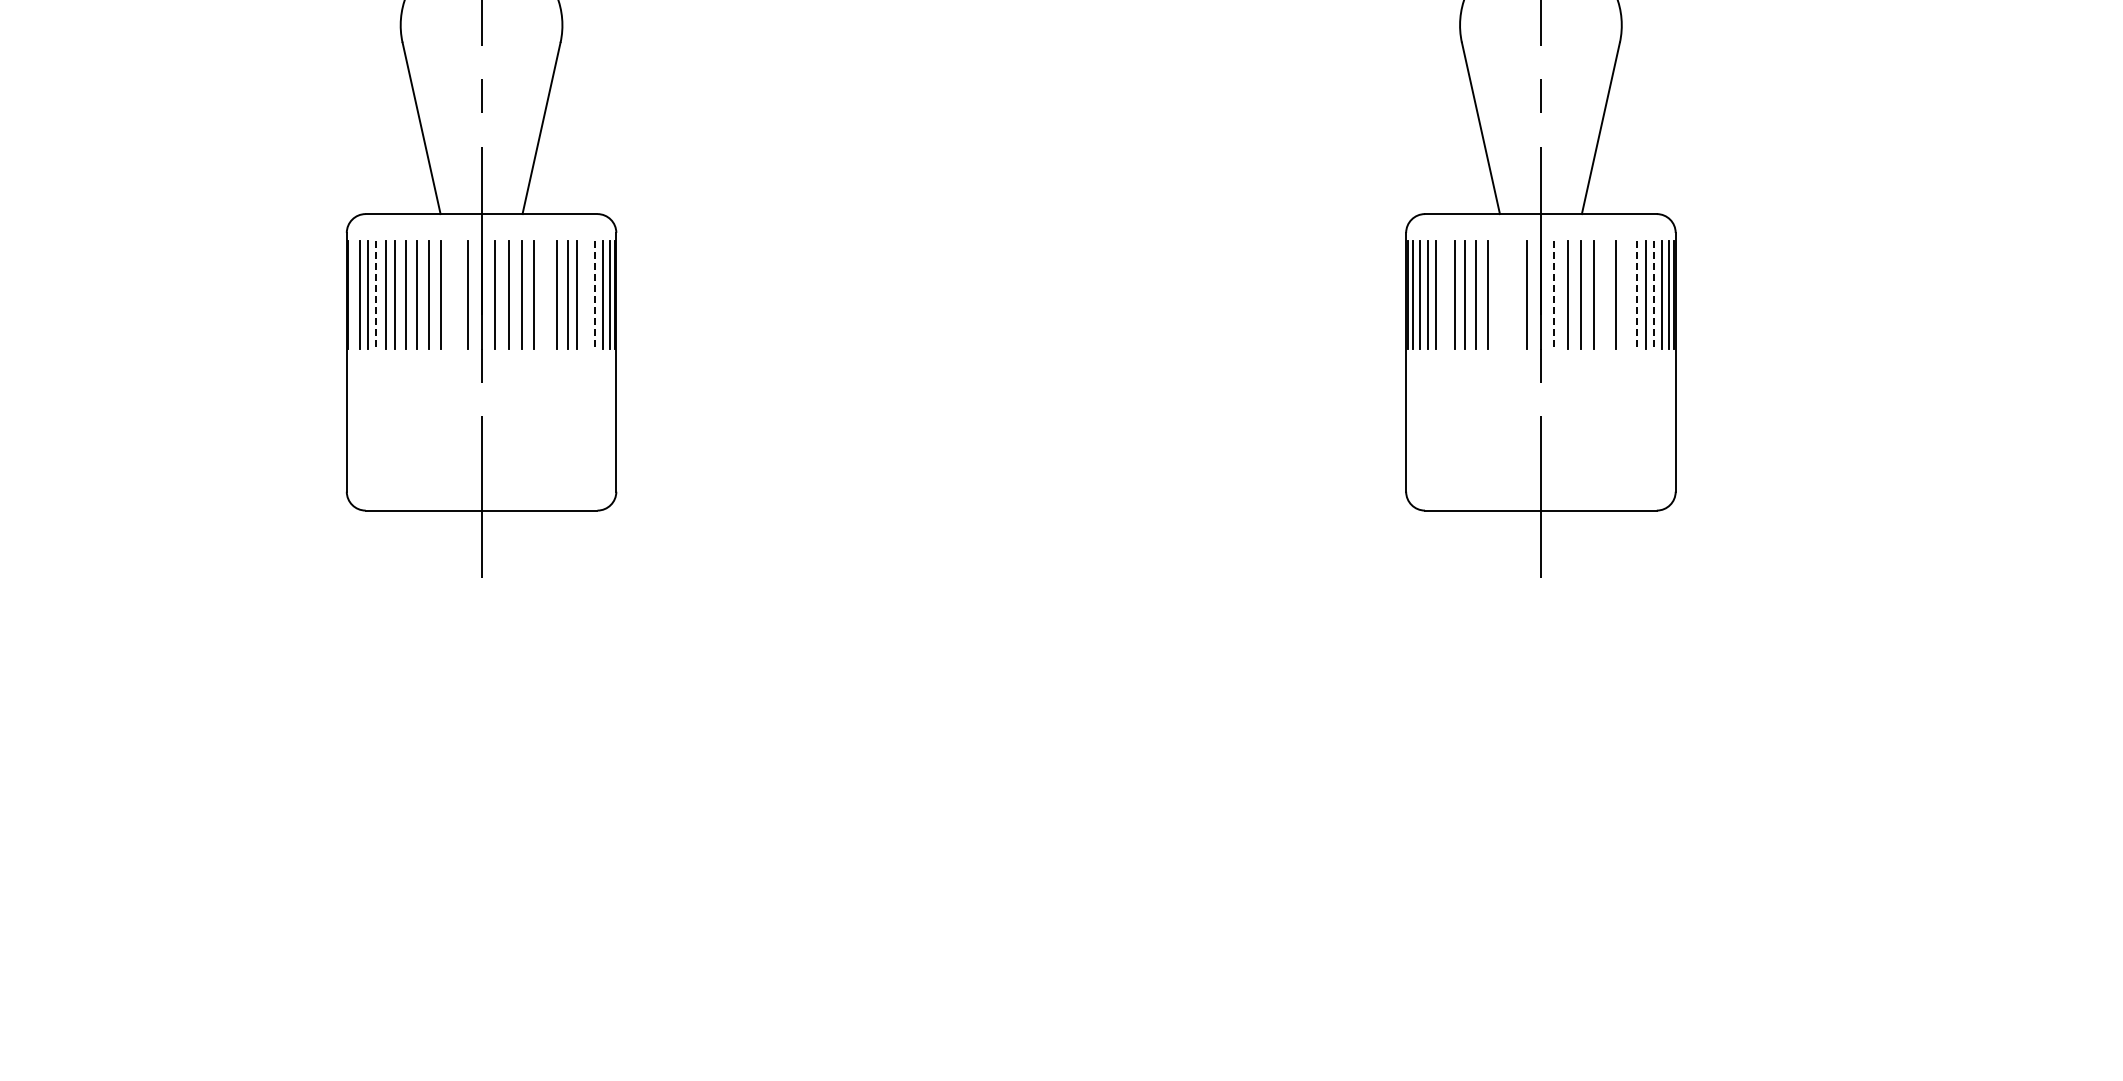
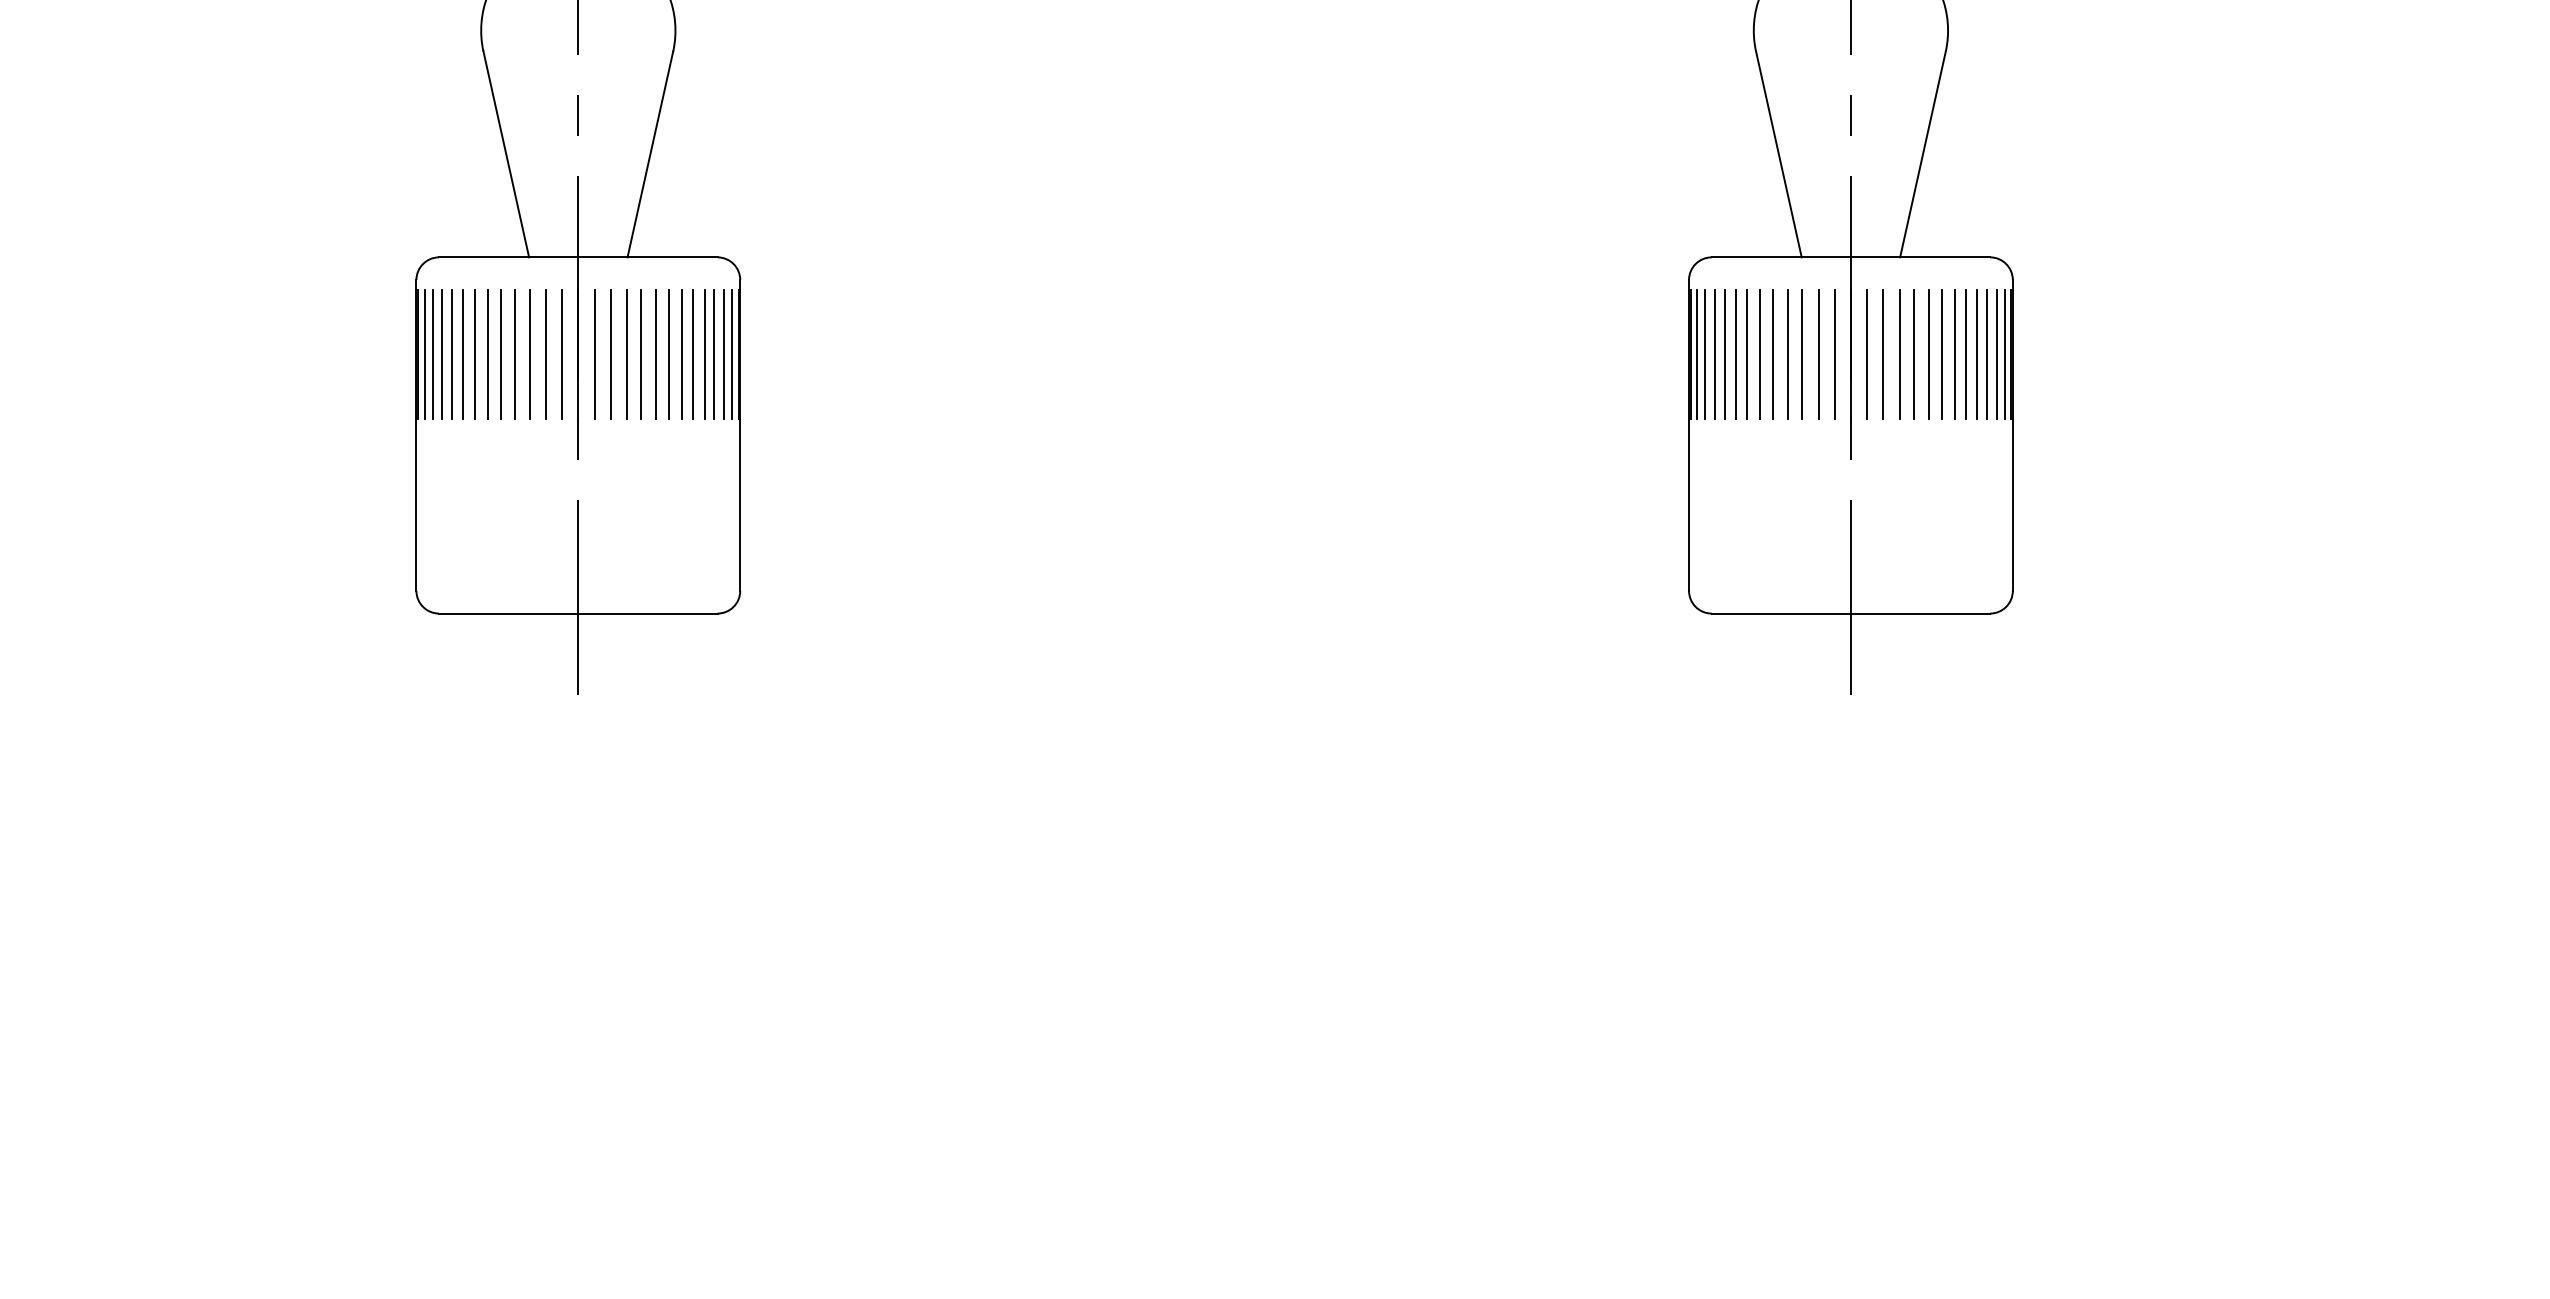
line: (353, 294) -> (424, 353), added
line: (376, 294) -> (452, 353), dashed -> solid
line: (454, 294) -> (545, 353), added
line: (546, 294) -> (656, 353), added
line: (586, 294) -> (704, 353), added
line: (594, 294) -> (713, 353), dashed -> solid
line: (1445, 294) -> (1736, 353), added
line: (1500, 294) -> (1802, 353), added
line: (1513, 294) -> (1817, 353), added
line: (1554, 294) -> (1867, 353), dashed -> solid
line: (1605, 294) -> (1928, 353), added
line: (1627, 294) -> (1954, 353), added
line: (1636, 294) -> (1965, 353), dashed -> solid
line: (1654, 294) -> (1987, 353), dashed -> solid

